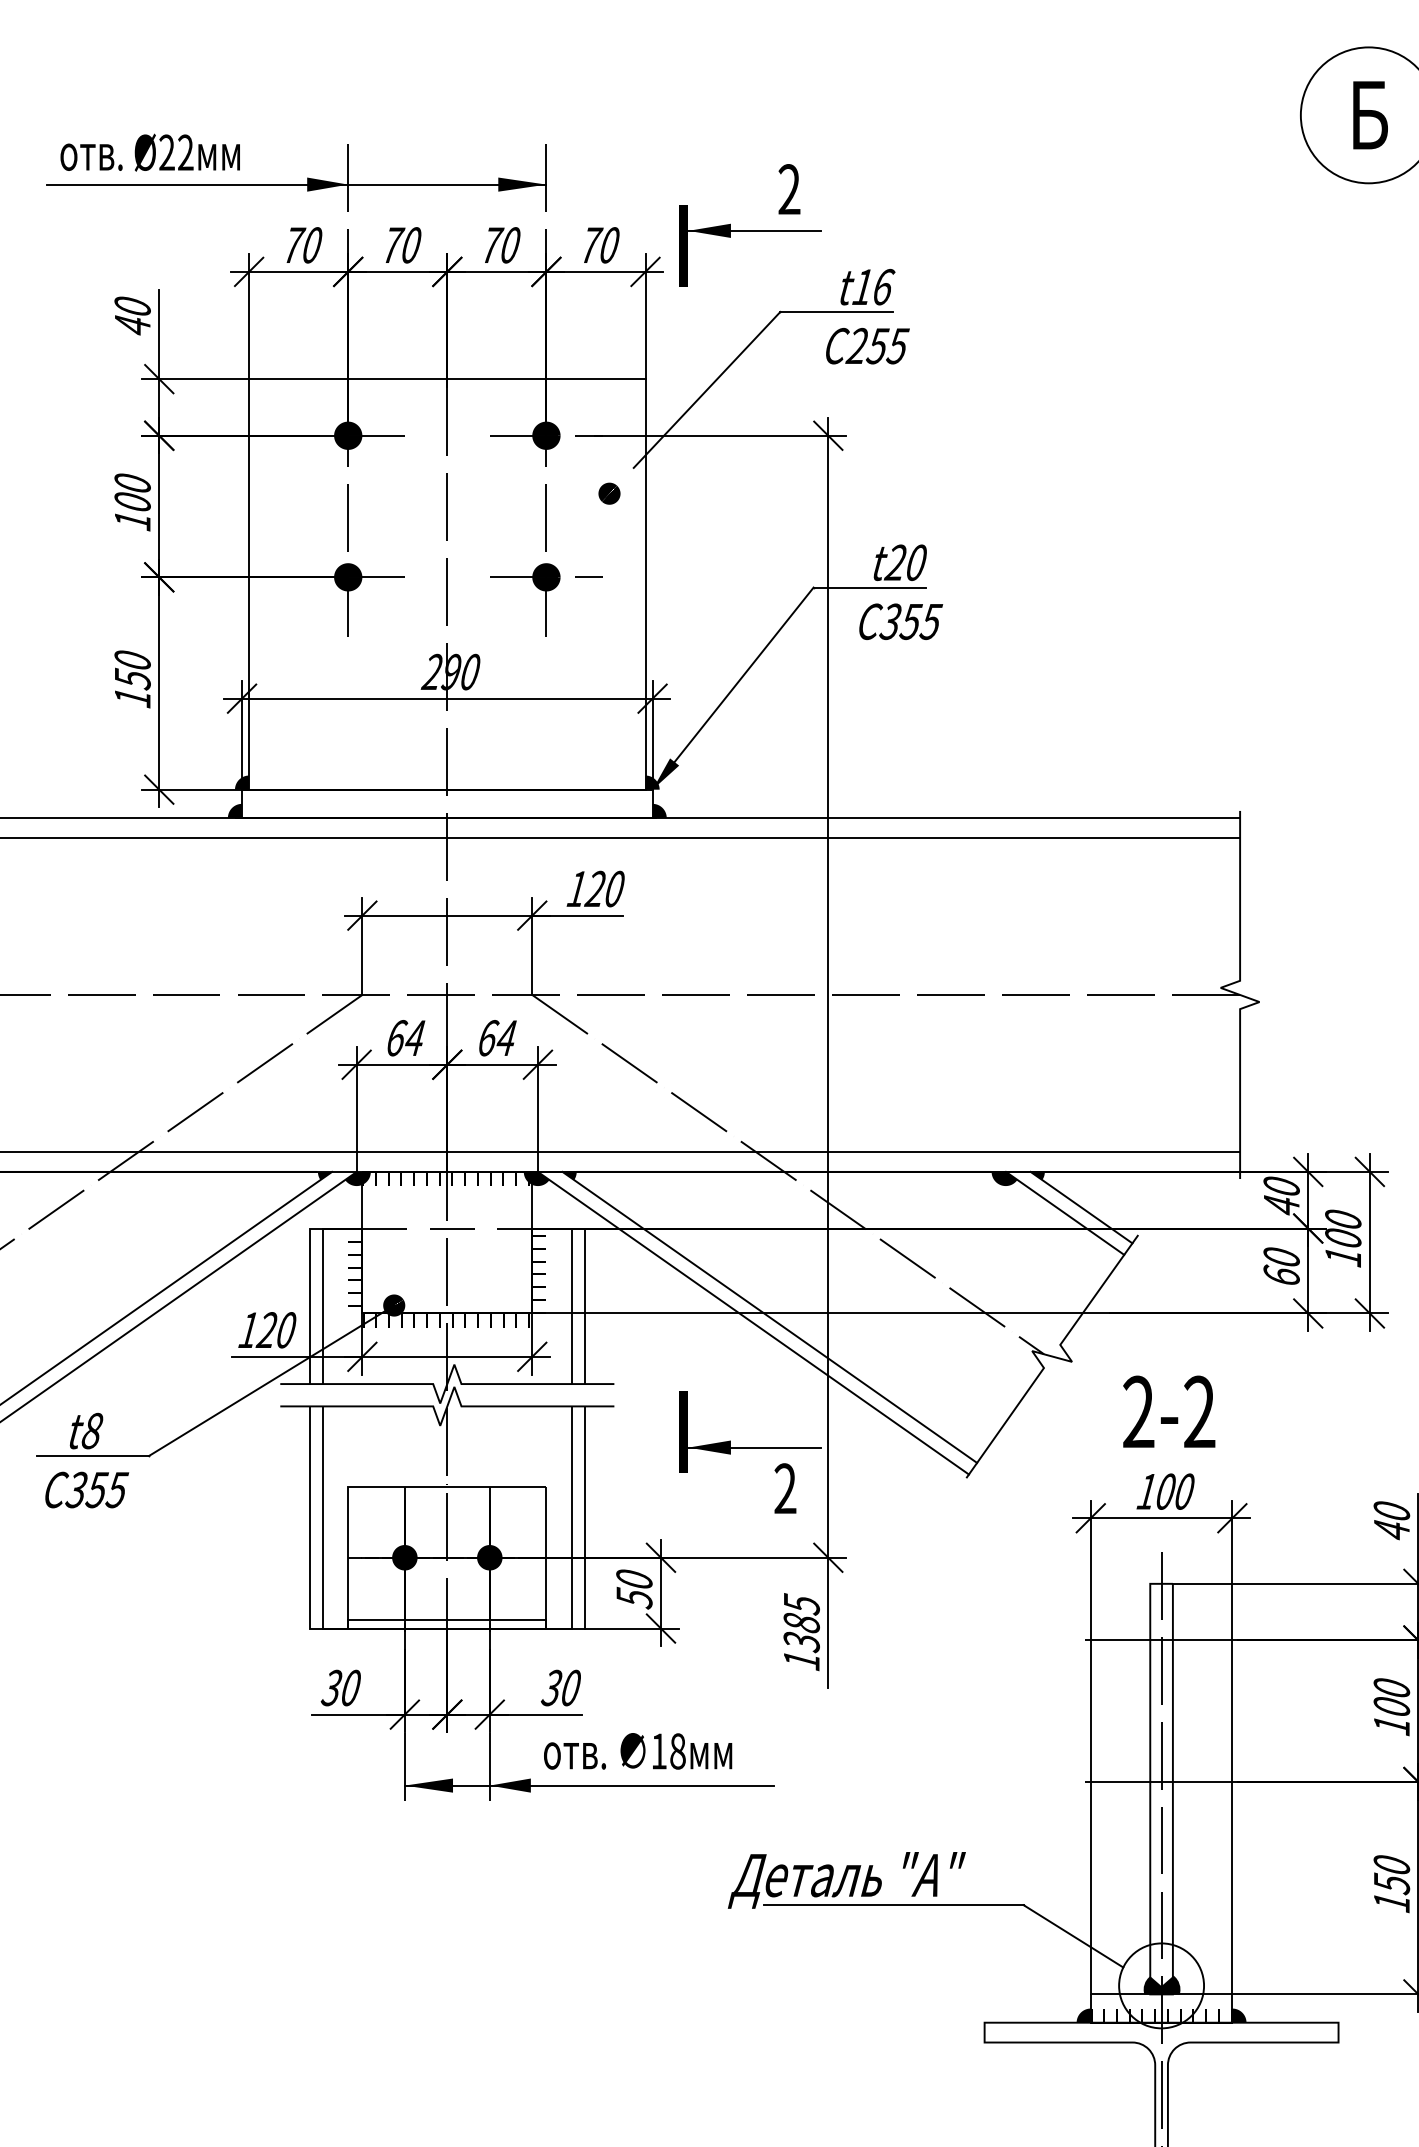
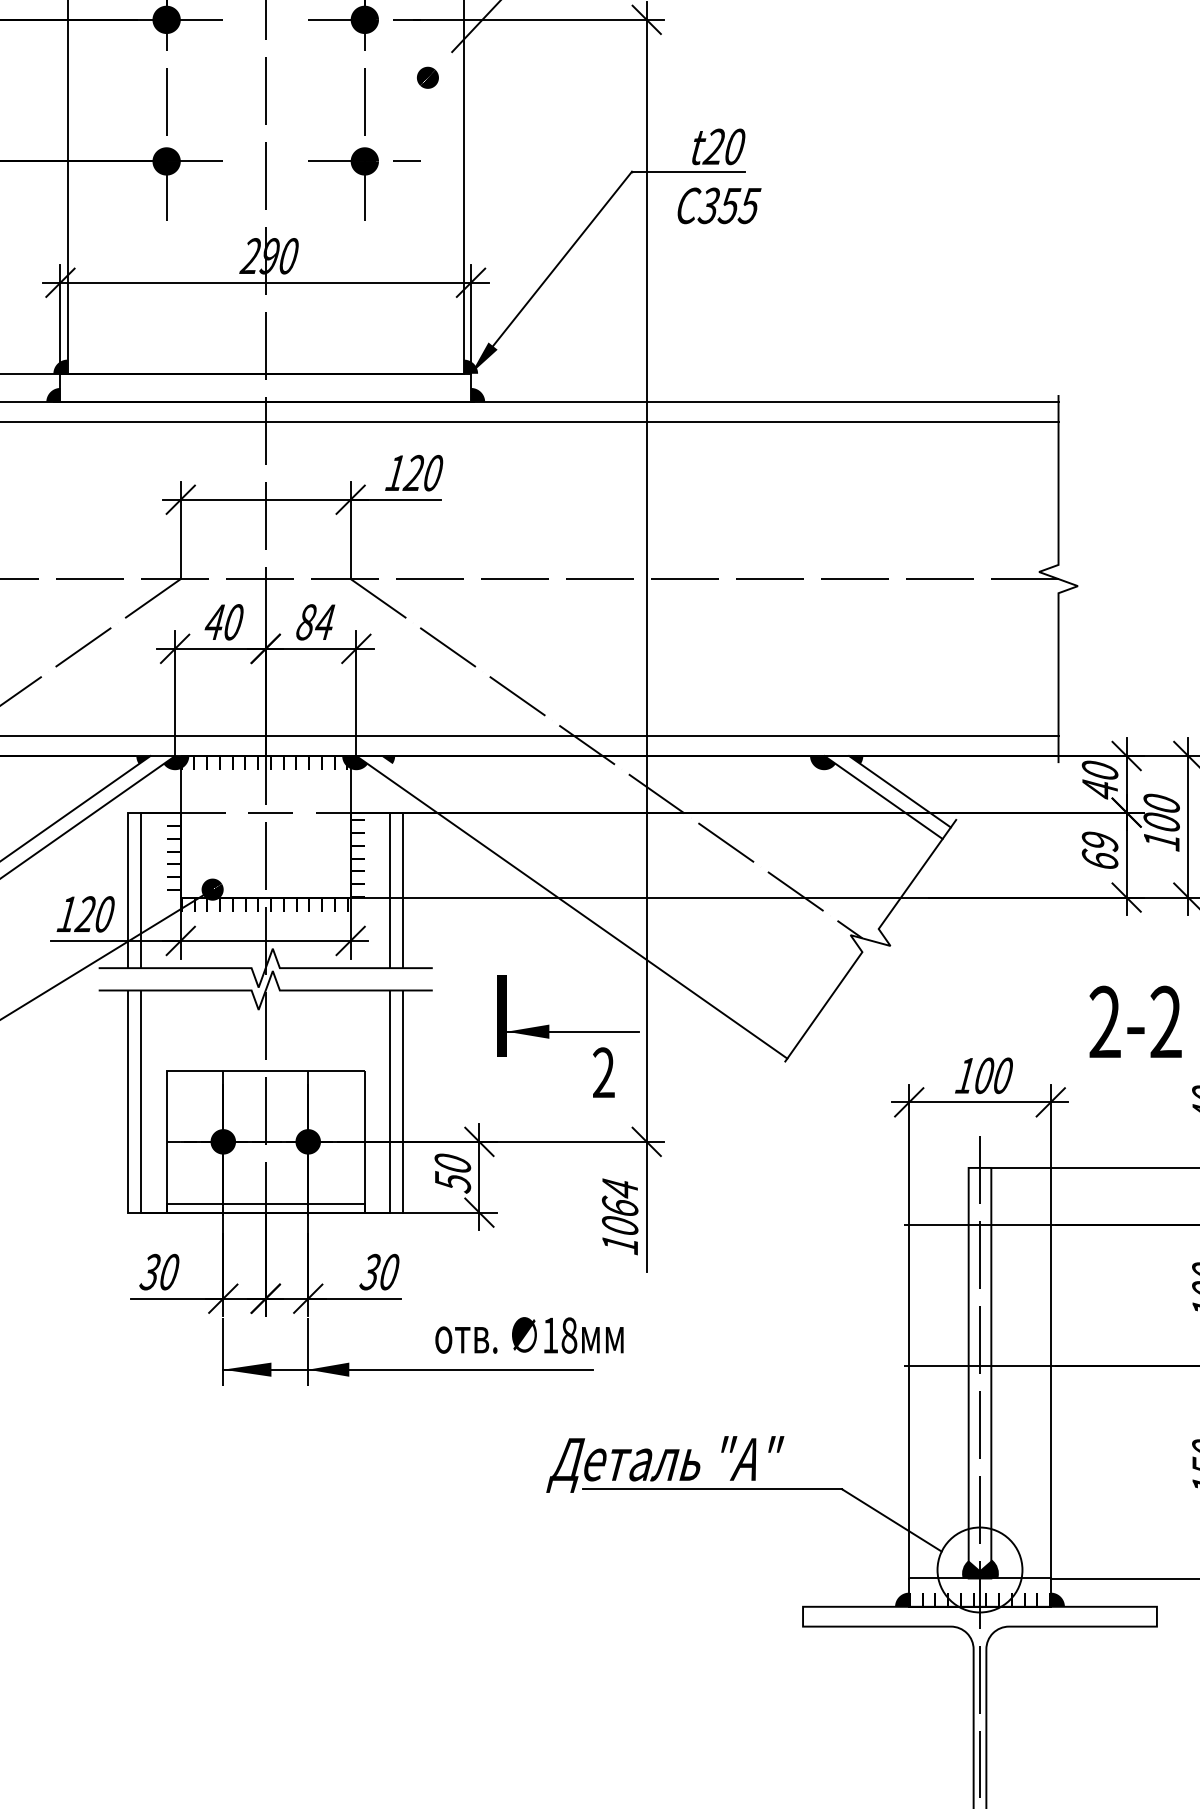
text: (405, 1038) -> (223, 622), 64 -> 40
text: (488, 1038) -> (306, 622), 64 -> 84
text: (1281, 1257) -> (1099, 841), 60 -> 69
line: (769, 1316) -> (587, 900), removed
text: (1169, 1411) -> (1135, 1021), moved
text: (801, 1623) -> (619, 1207), 1385 -> 1064
text: (638, 1751) -> (529, 1335), moved

